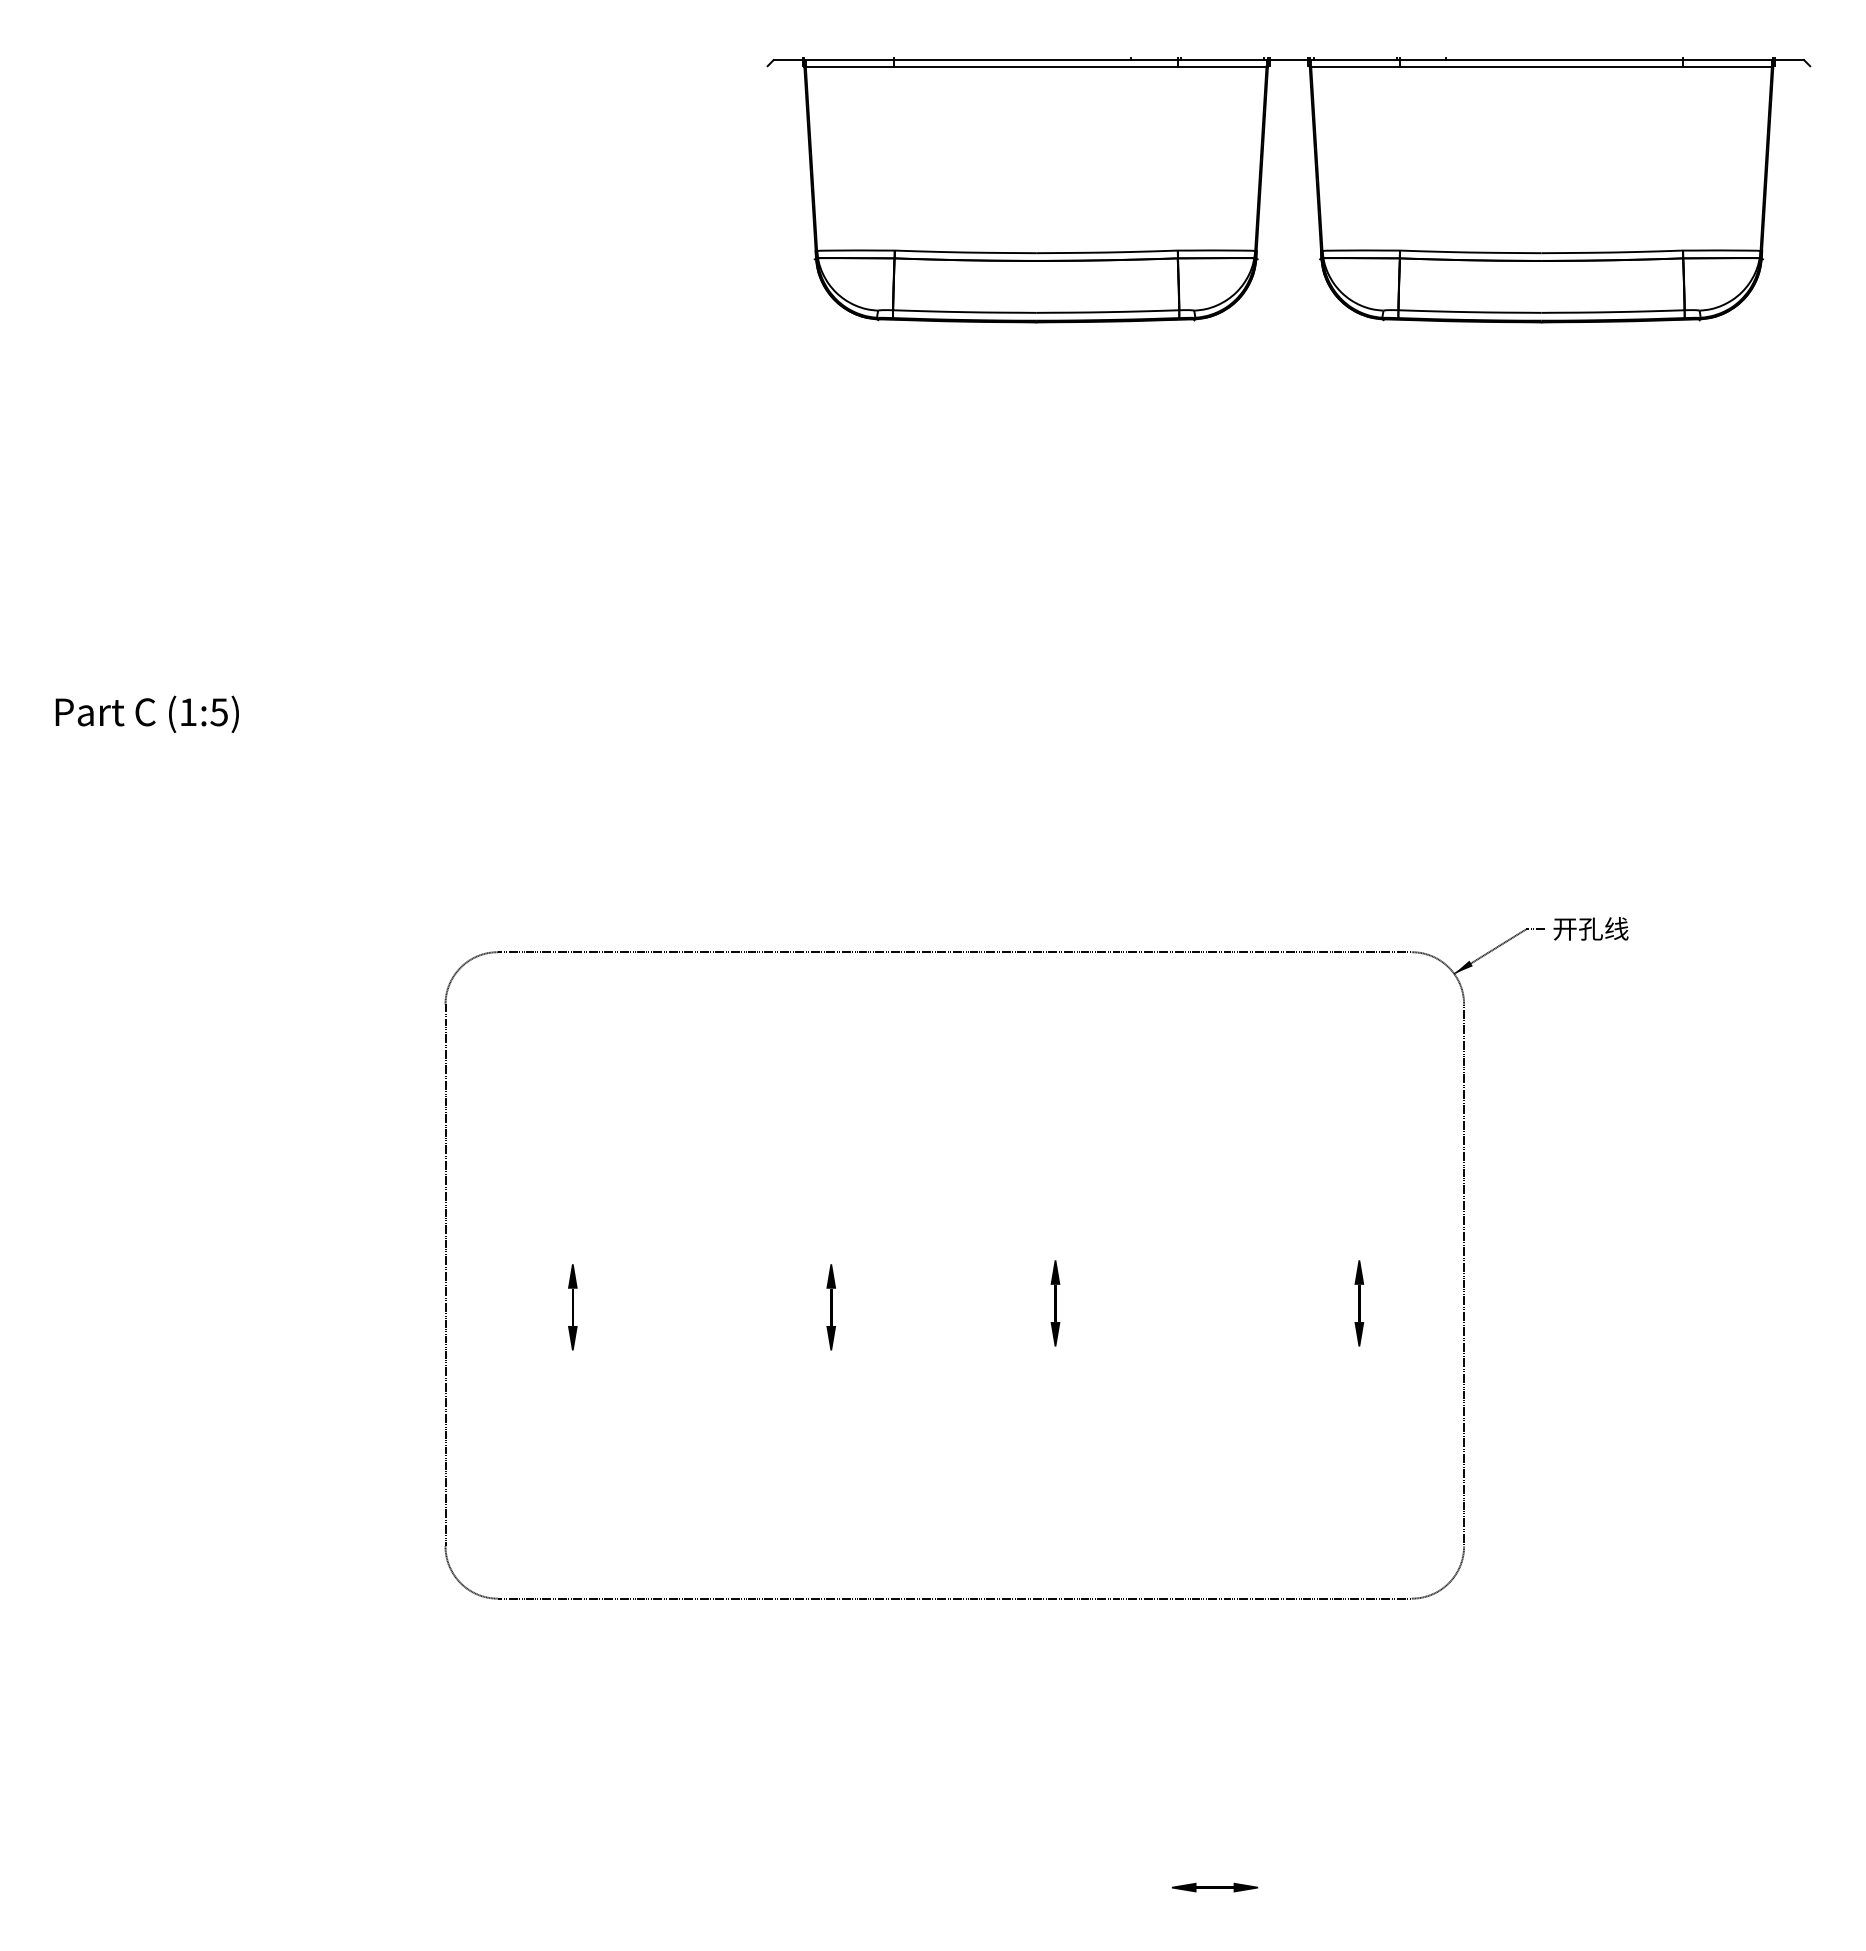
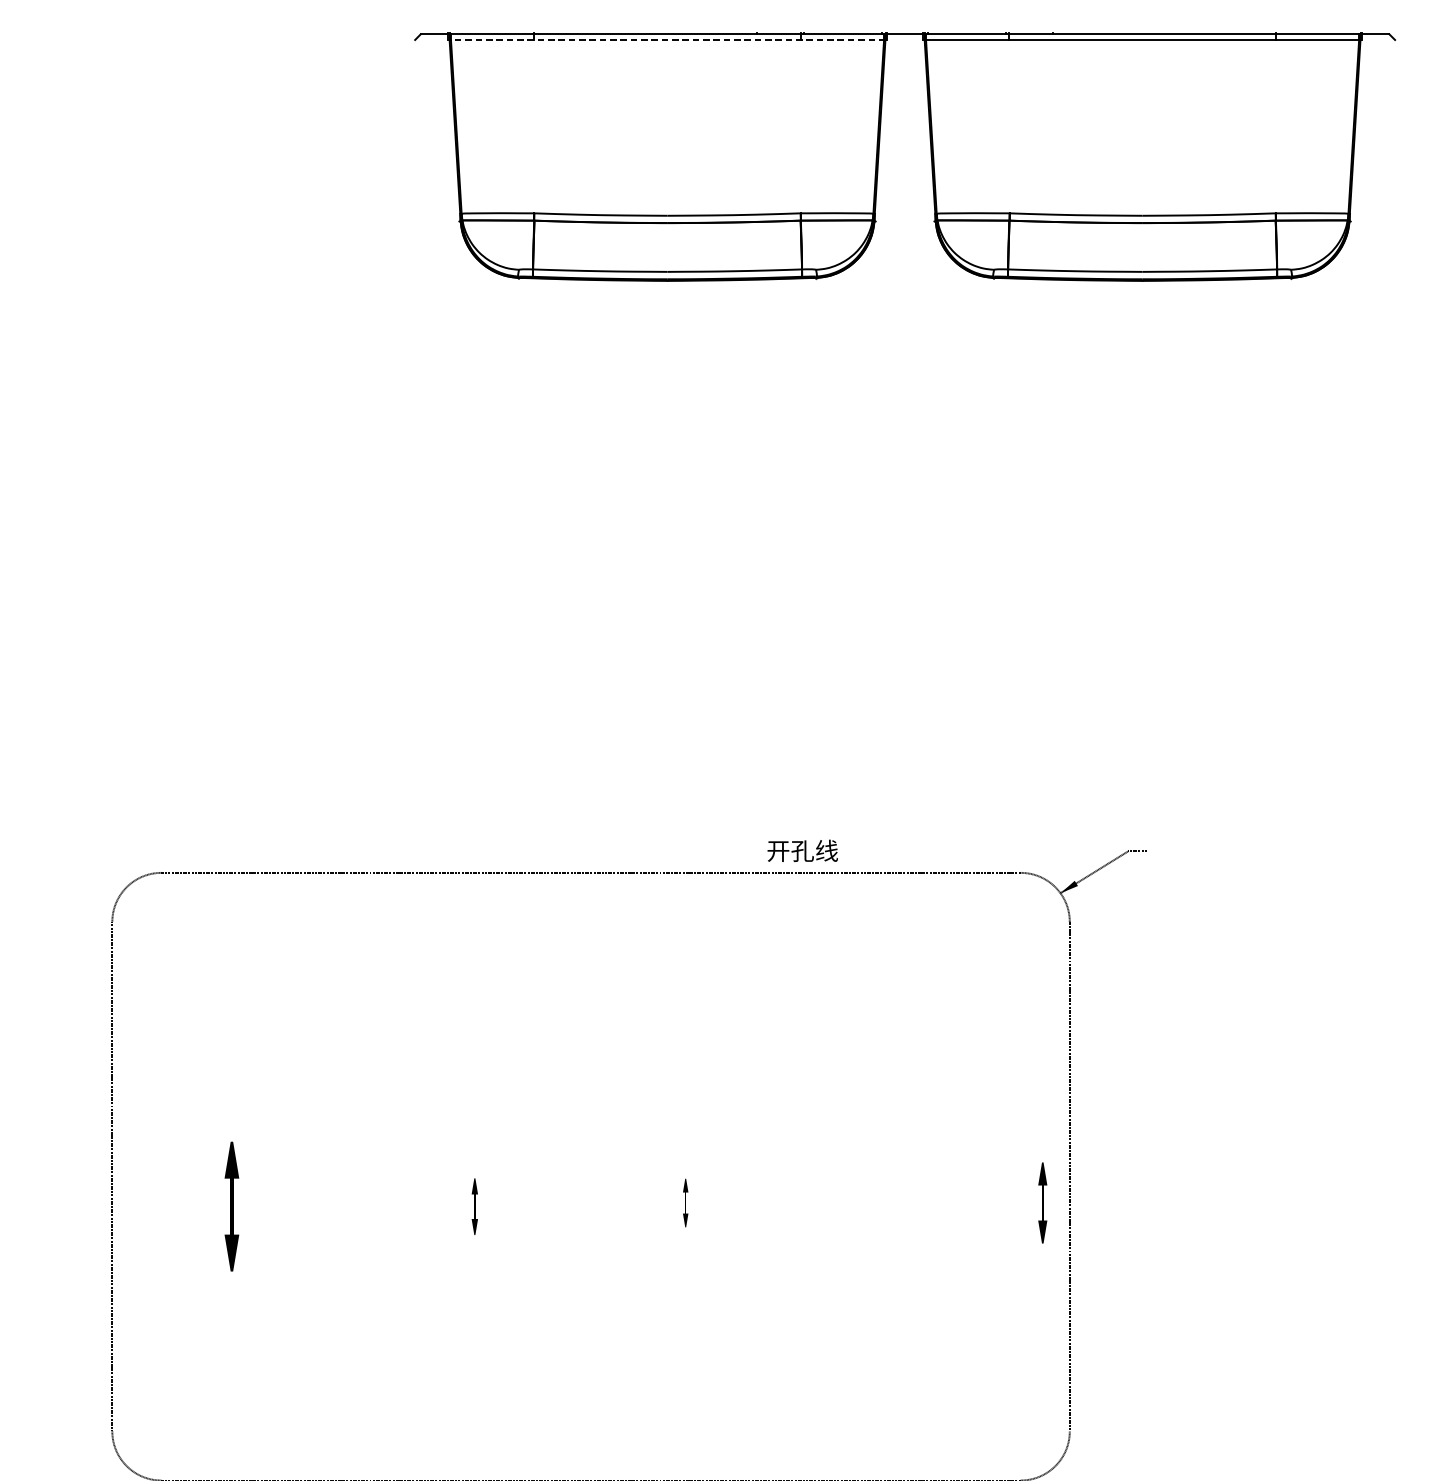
line: (1036, 66) -> (667, 40), solid -> dashed
text: (1590, 928) -> (802, 850), moved
part: (1055, 1303) -> (685, 1203), size x0.6
part: (1359, 1303) -> (1042, 1203), moved
part: (572, 1307) -> (231, 1206), size x1.6
part: (830, 1307) -> (474, 1206), size x0.7

